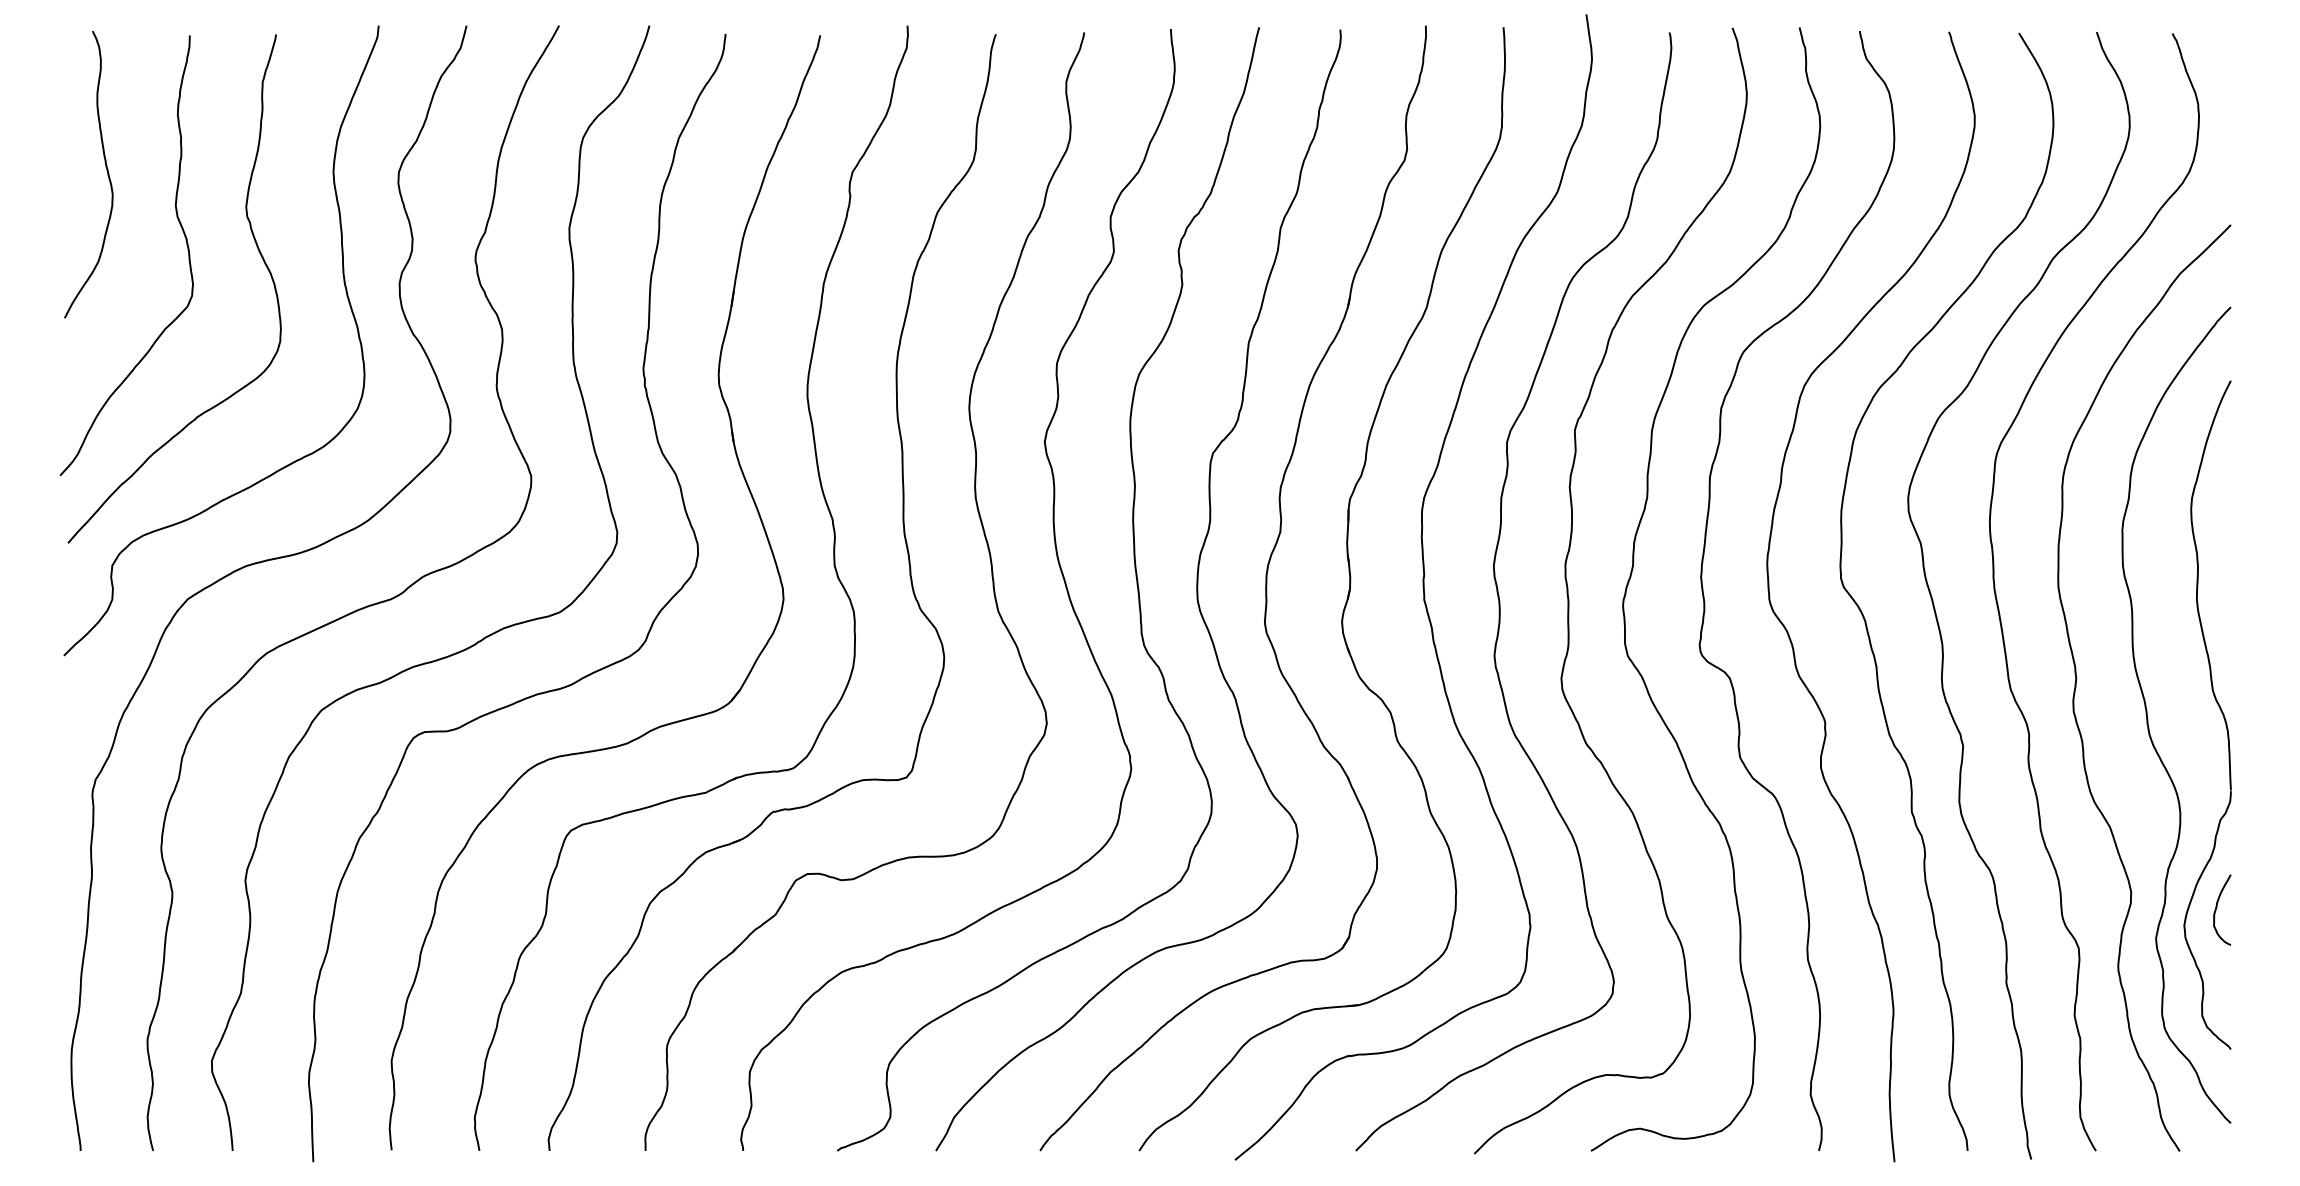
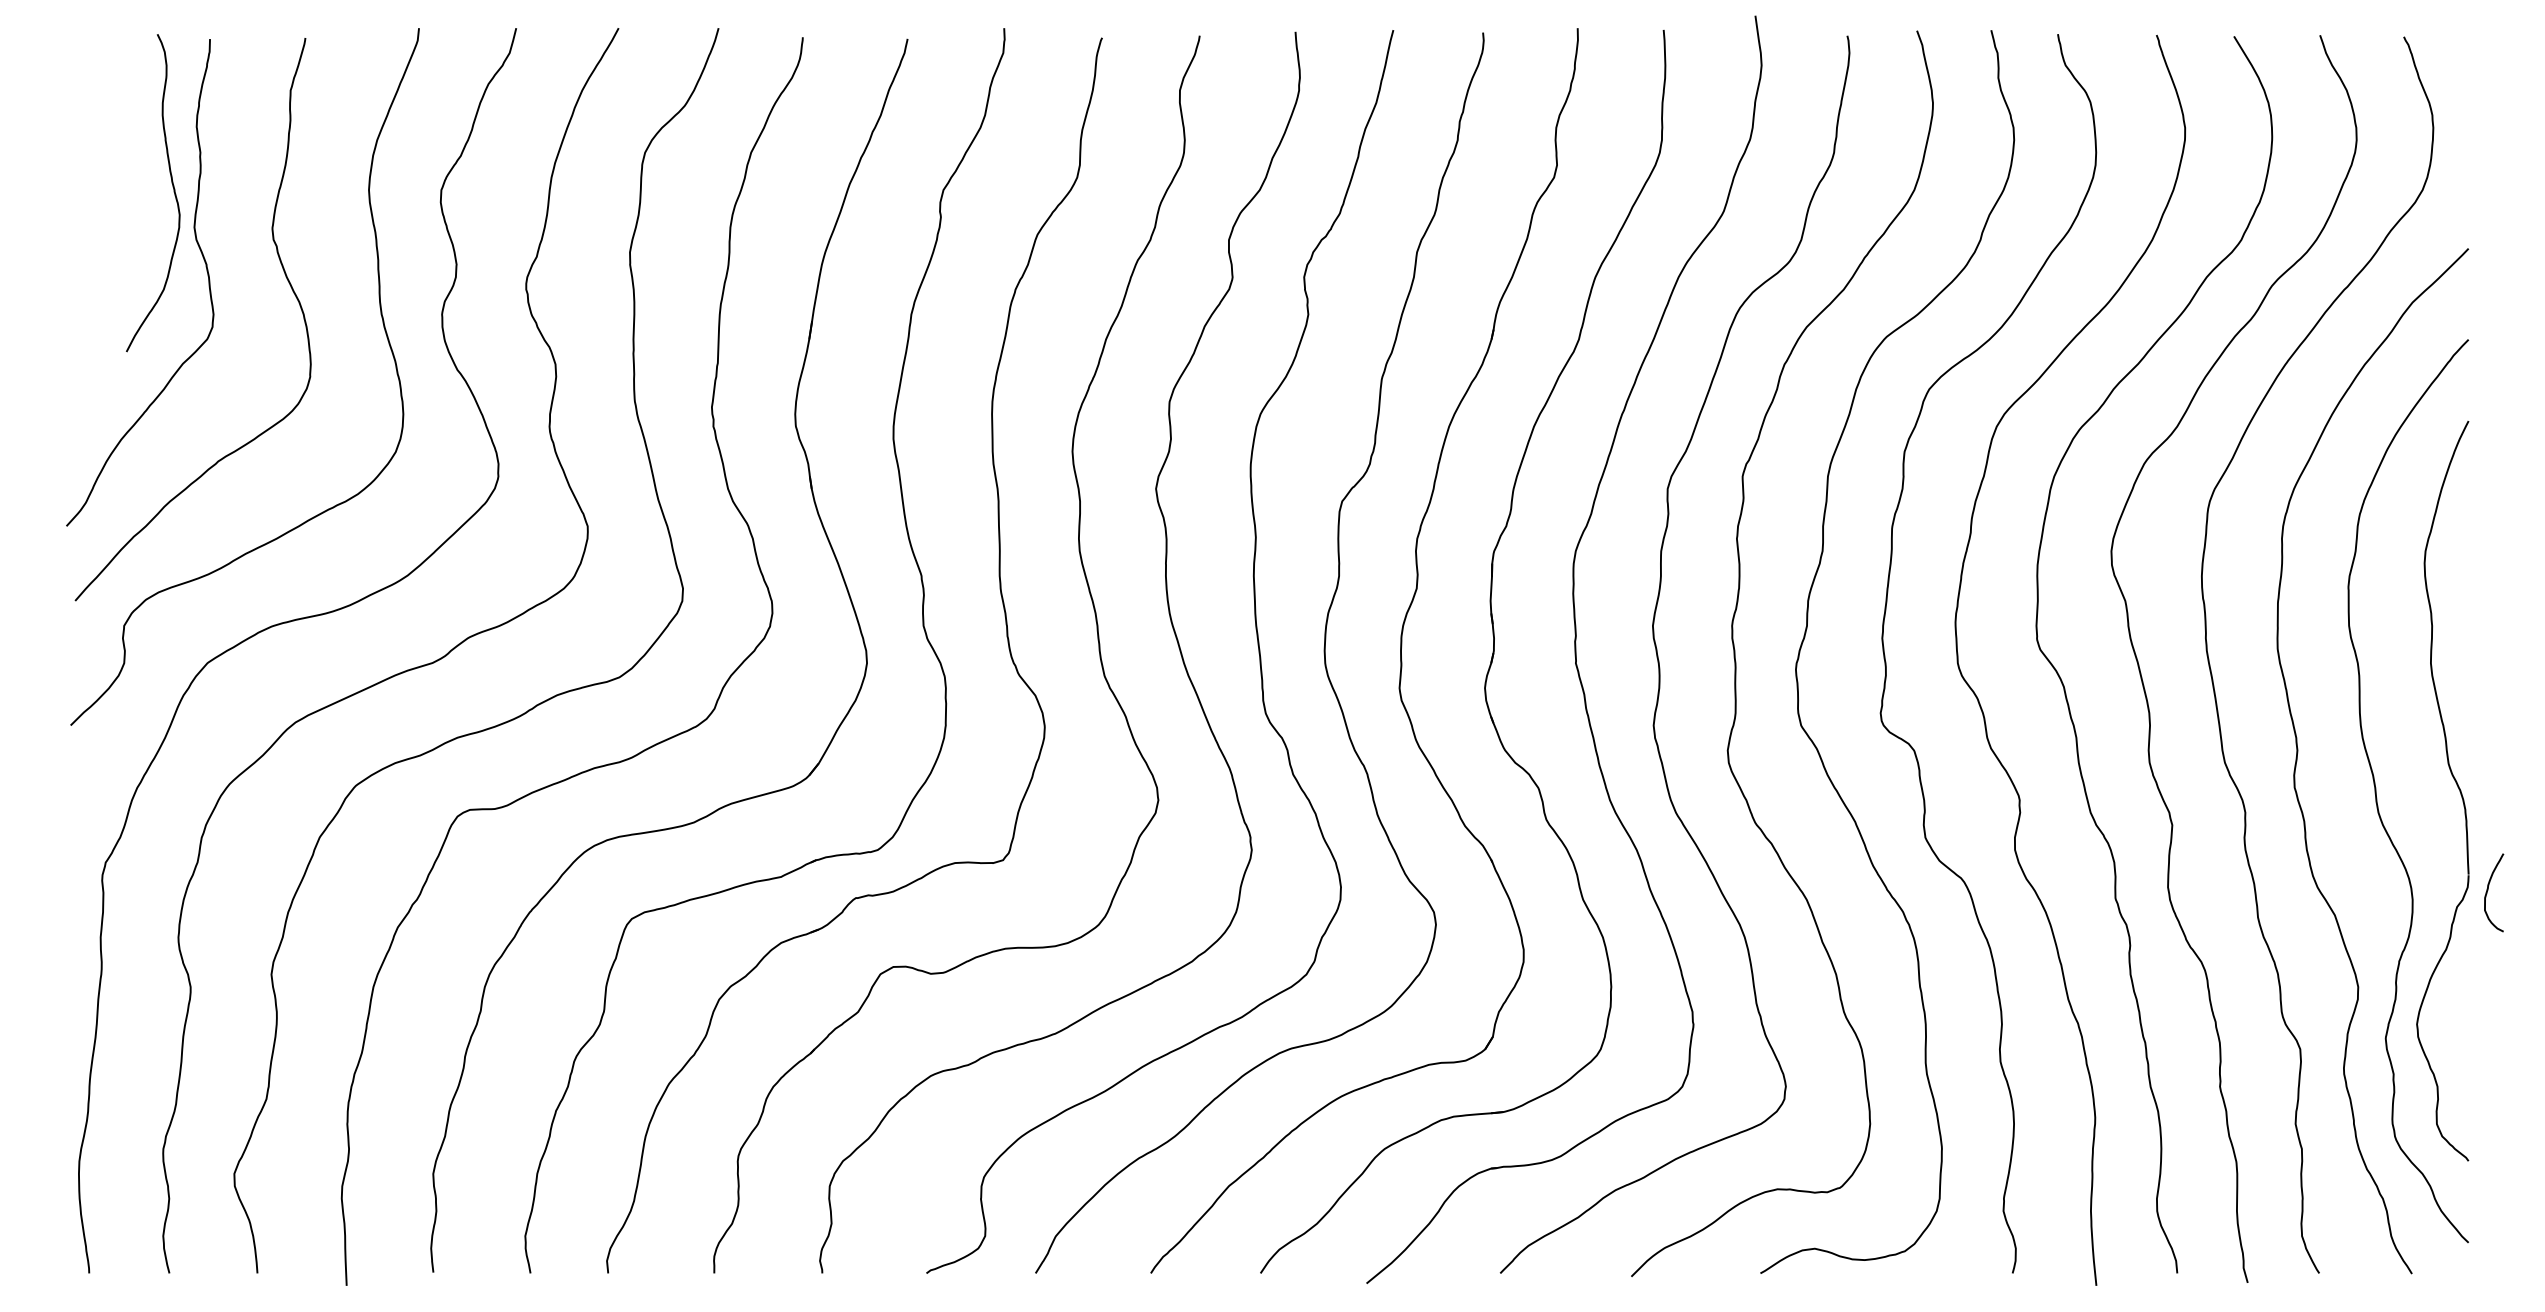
curve: (106, 169) -> (172, 187), moved
curve: (2217, 907) -> (2488, 890), moved

